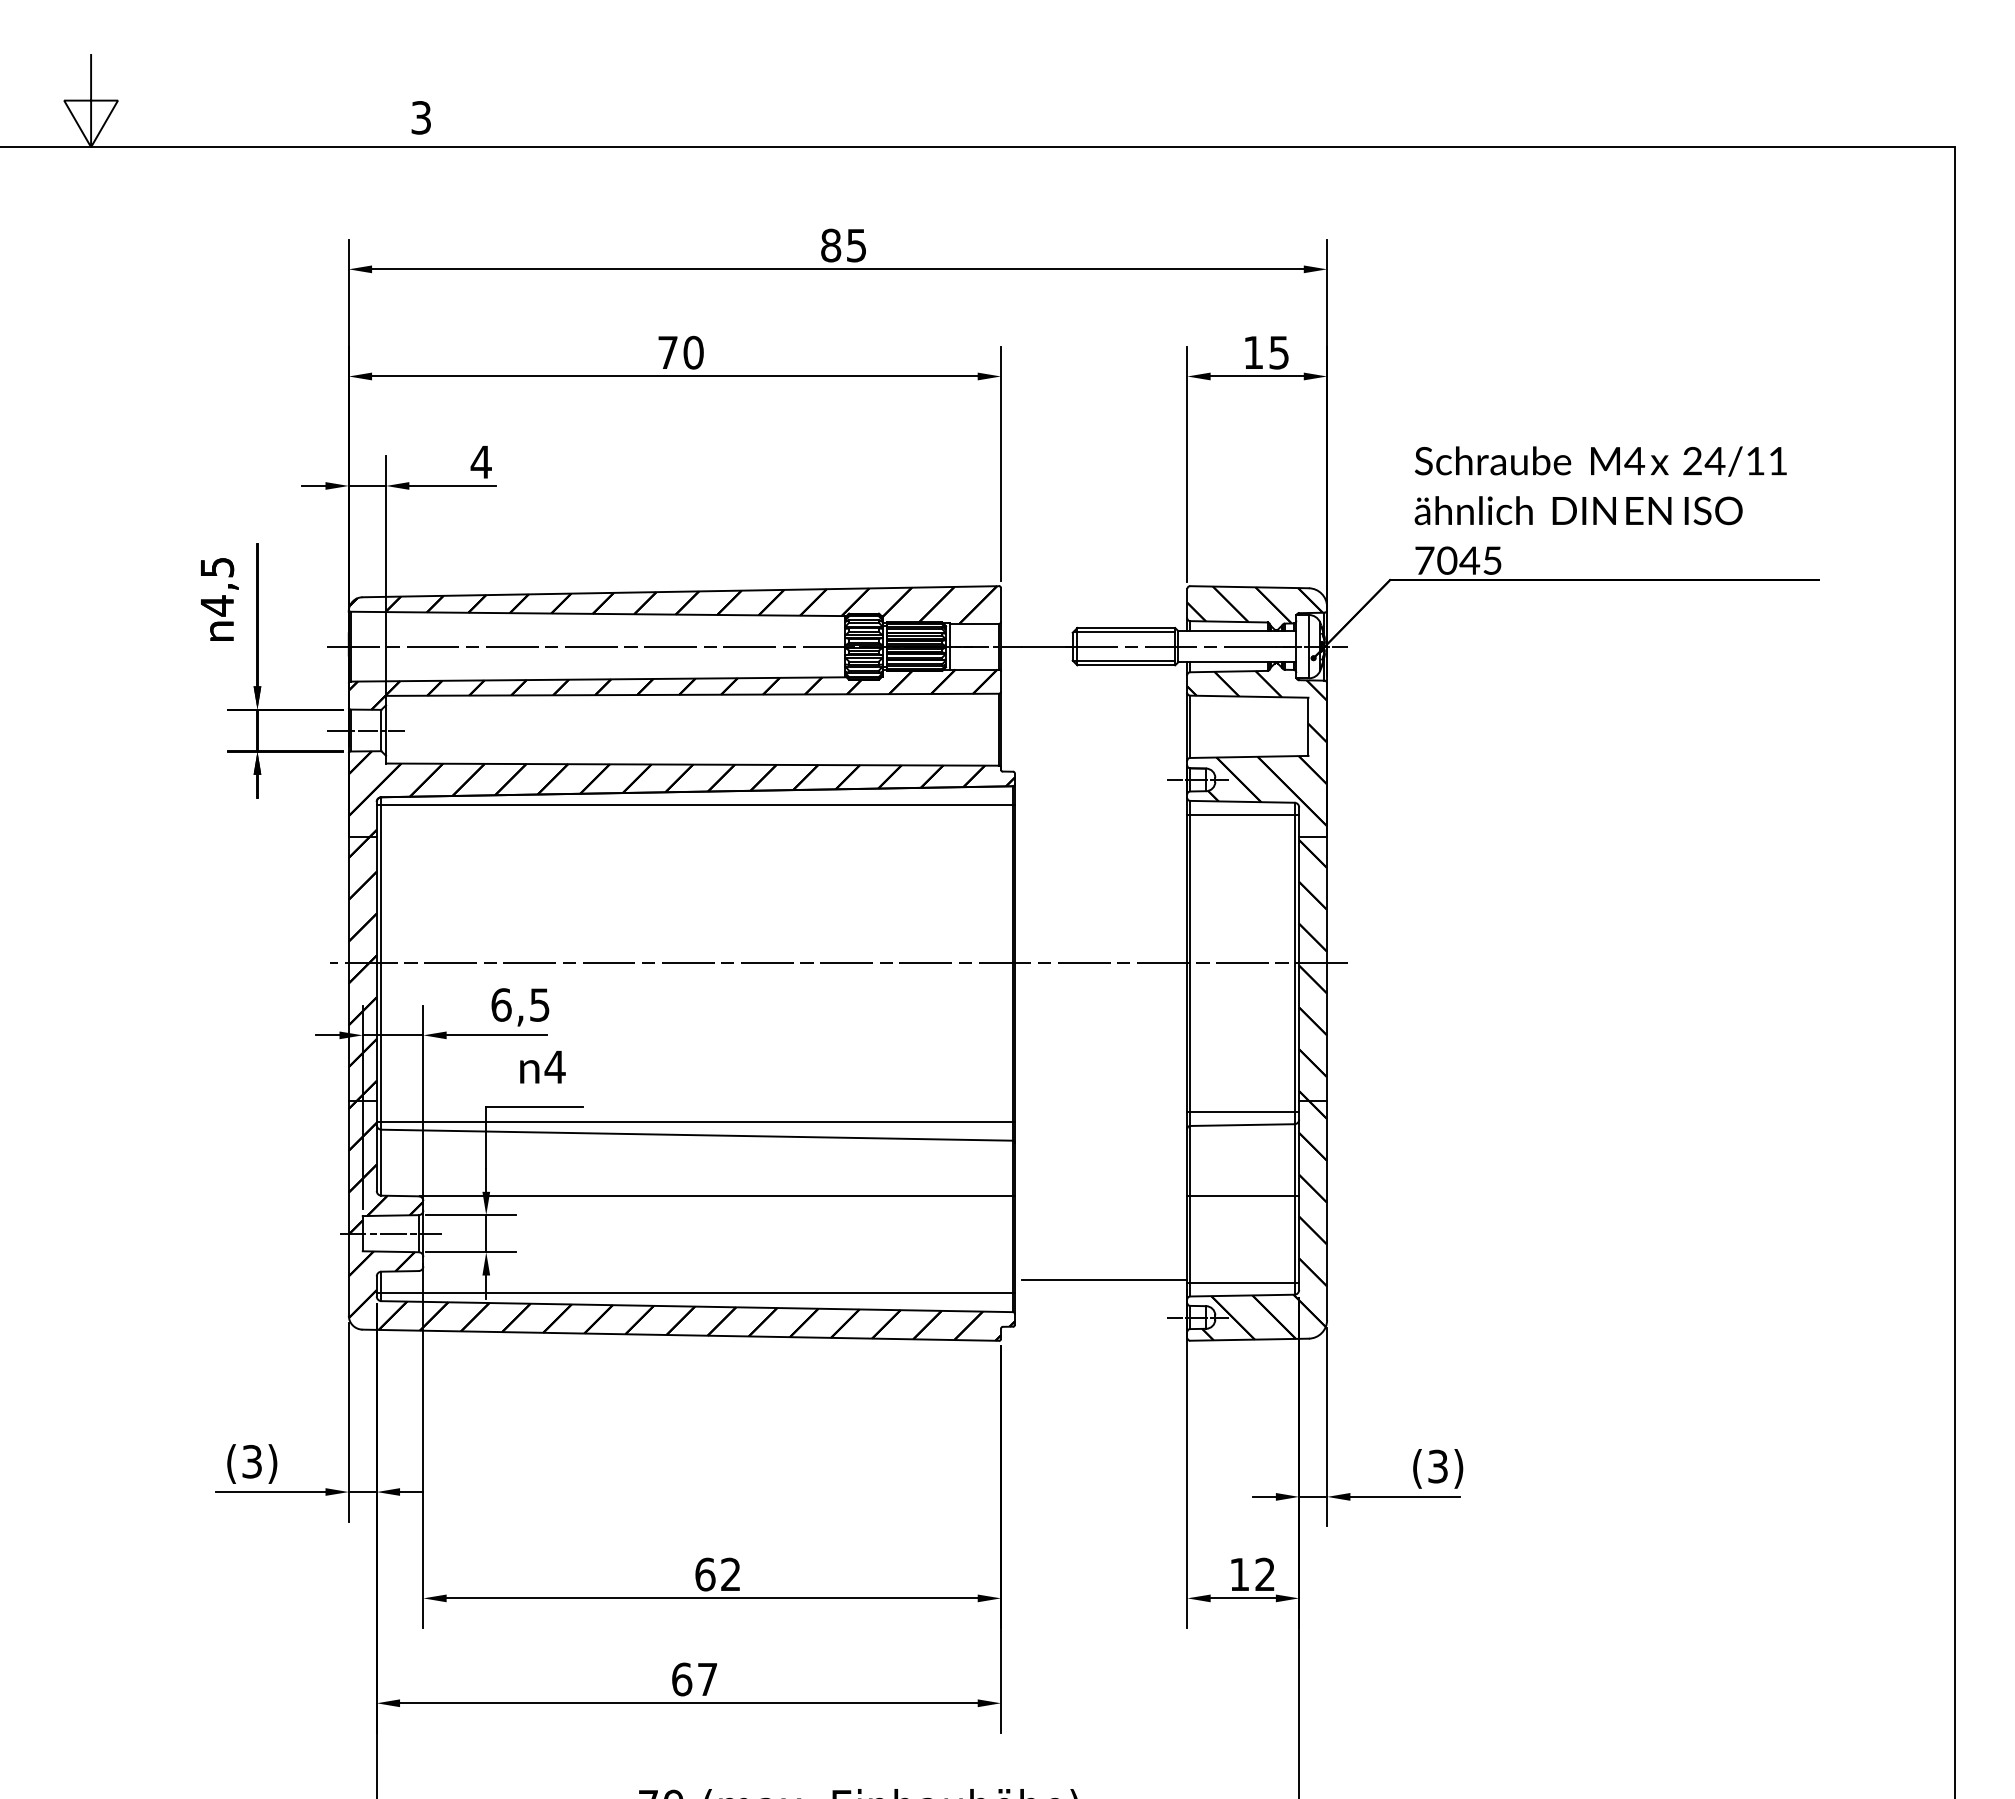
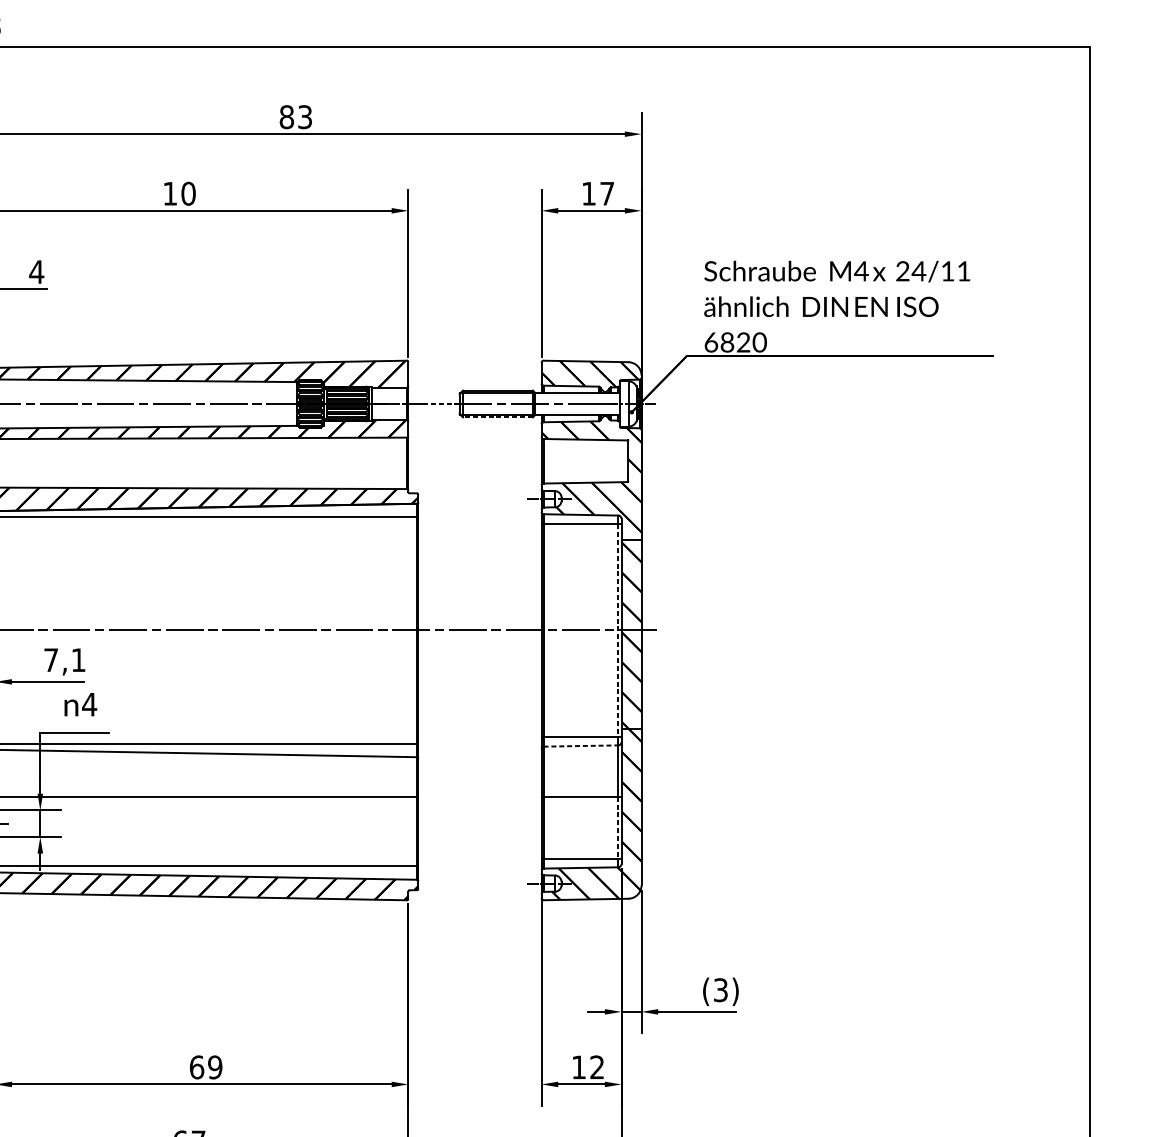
text: (856, 244) -> (305, 116), 85 -> 83
text: (667, 352) -> (169, 193), 70 -> 10
text: (1278, 352) -> (606, 193), 15 -> 17
text: (1458, 560) -> (735, 342), 7045 -> 6820
line: (1047, 646) -> (441, 403), solid -> dashed
line: (1126, 665) -> (498, 417), solid -> dashed
line: (1294, 963) -> (618, 630), solid -> dashed
text: (520, 1004) -> (64, 659), 6,5 -> 7,1
line: (1242, 1125) -> (581, 746), solid -> dashed
line: (1294, 1239) -> (618, 827), solid -> dashed
line: (1104, 1280) -> (482, 857), removed
text: (730, 1574) -> (214, 1067), 62 -> 69

